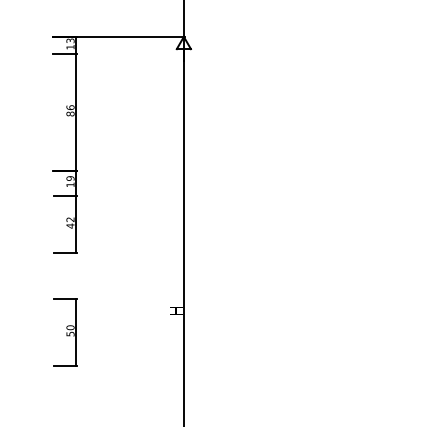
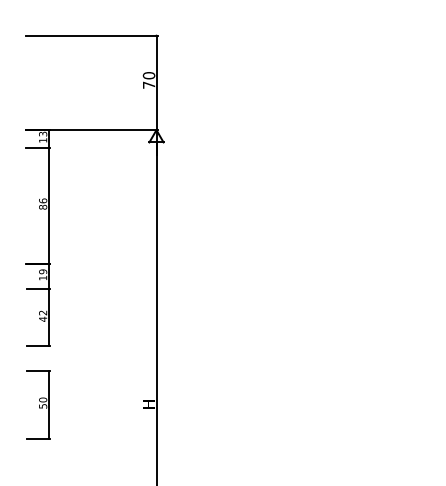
part: (65, 332) -> (38, 404), moved

